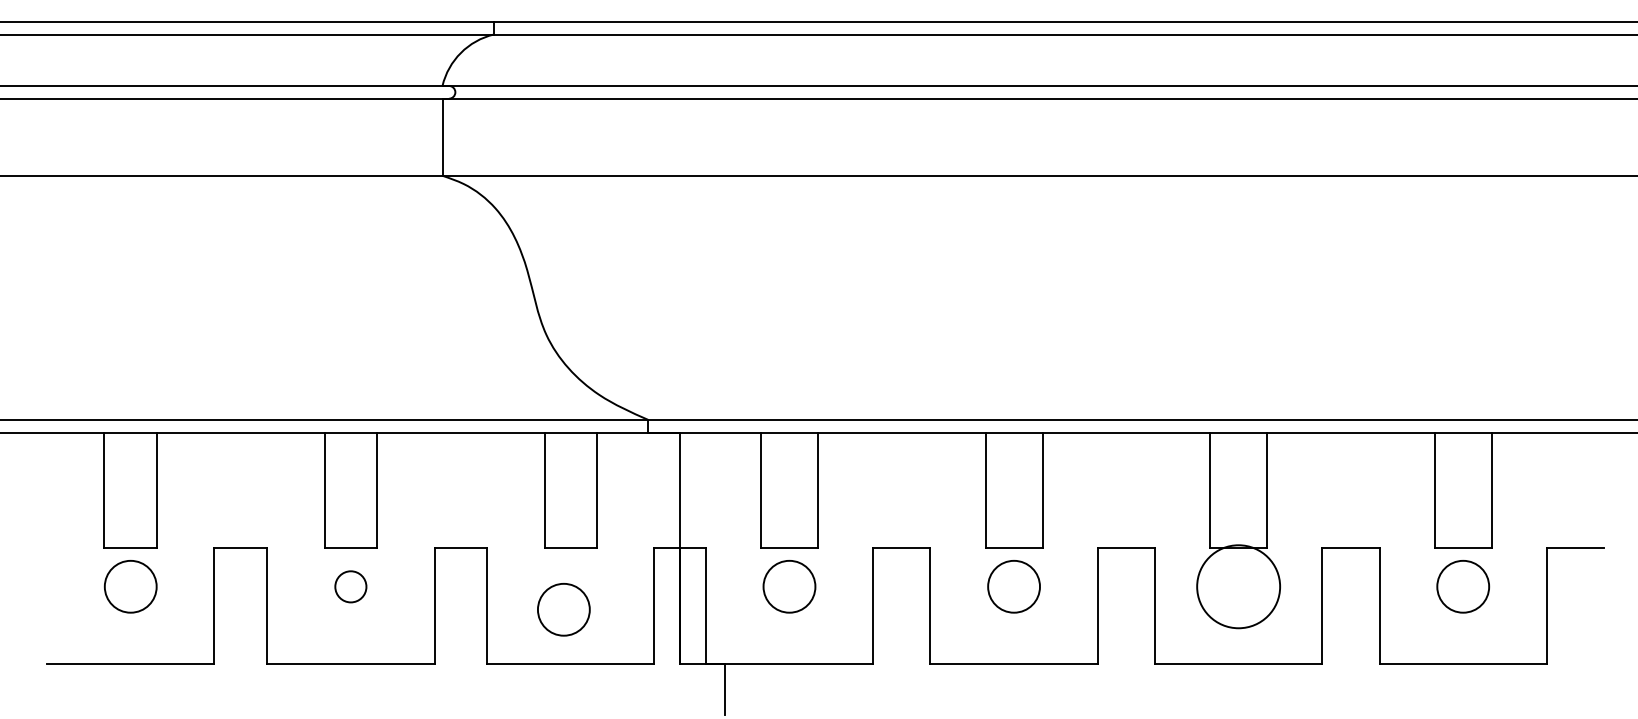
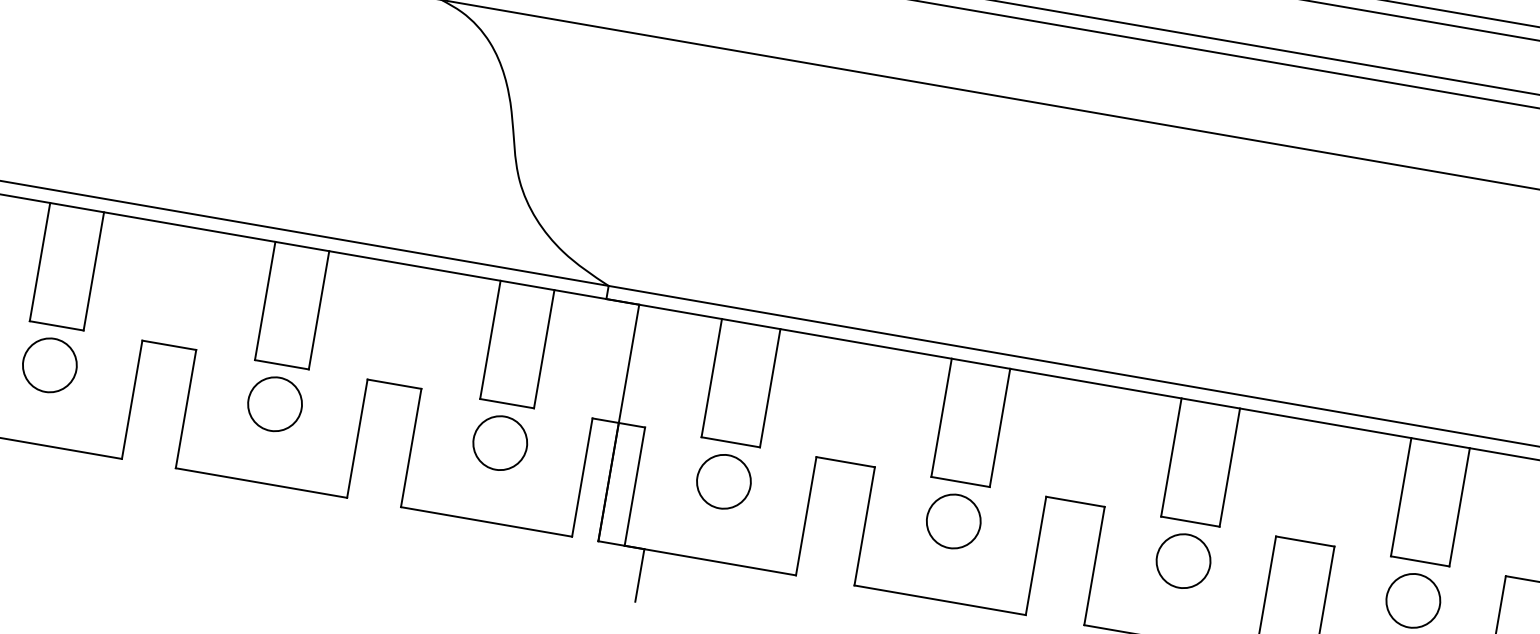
circle: (350, 586) -> (274, 403), size x1.67
circle: (1238, 586) -> (1183, 560), size x0.62
circle: (563, 609) -> (499, 442), moved

